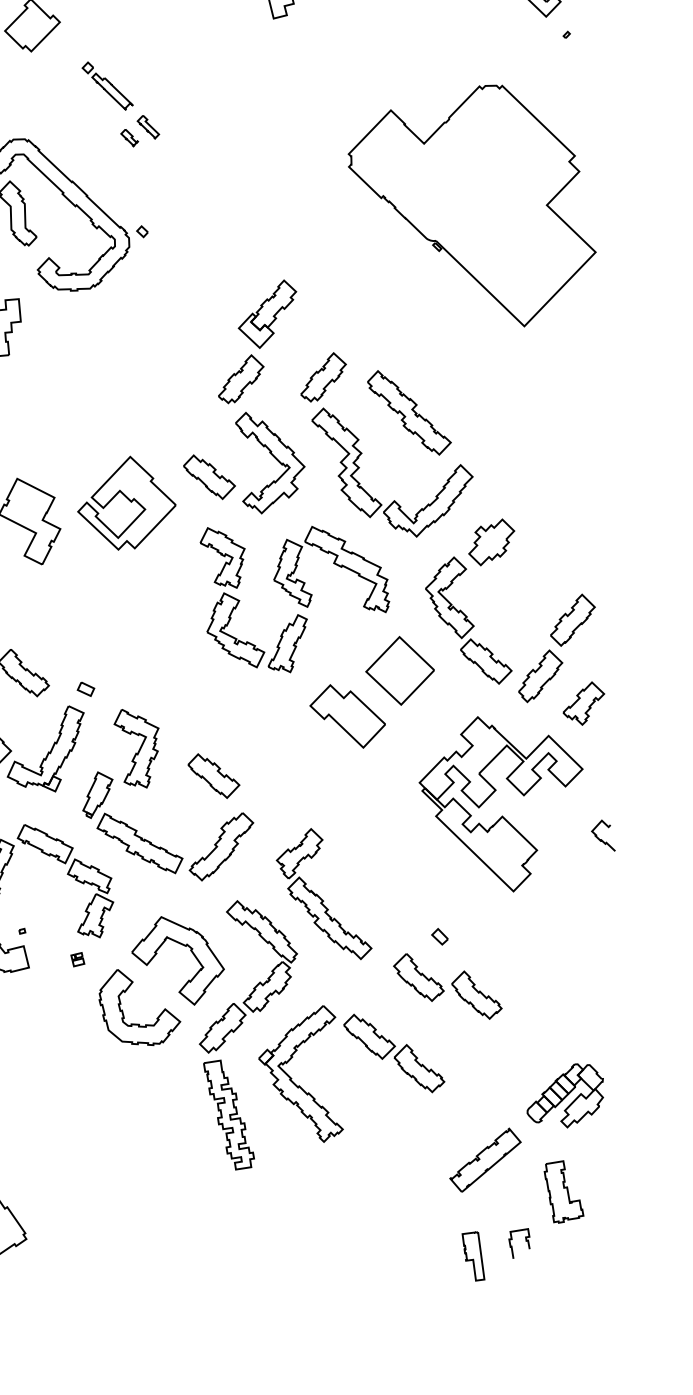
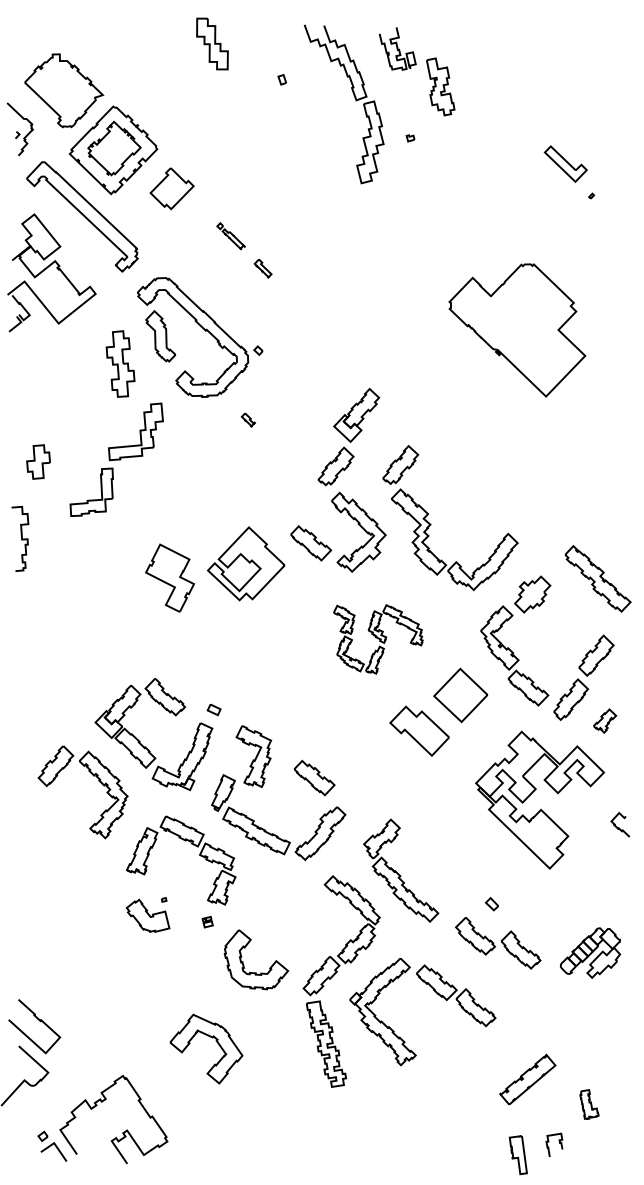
part: (106, 85) -> (230, 235), size x0.7
part: (128, 138) -> (247, 420), moved
part: (472, 206) -> (517, 330), size x0.7
part: (408, 412) -> (597, 578), moved
part: (295, 599) -> (378, 639), size x0.6
part: (583, 702) -> (604, 720), size x0.7
part: (185, 947) -> (212, 1038), moved
part: (565, 1095) -> (590, 952), moved
part: (564, 1191) -> (589, 1104), size x0.6

